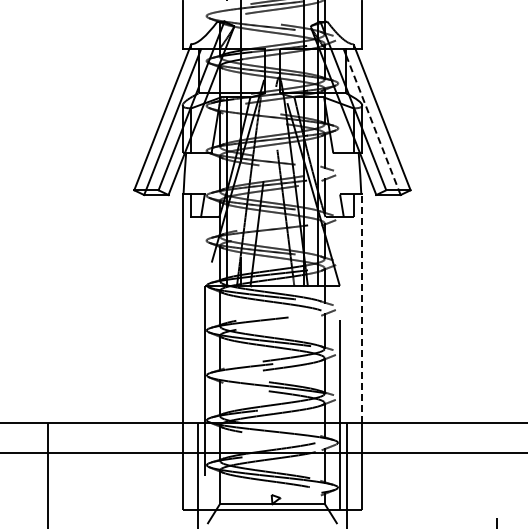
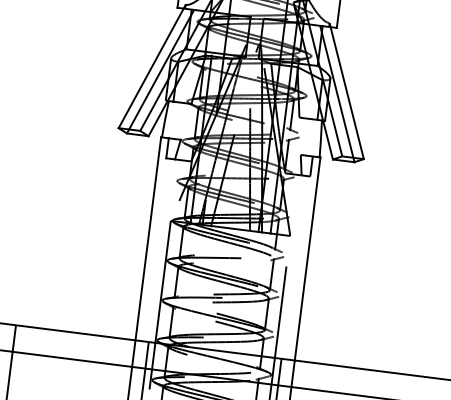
line: (373, 125) -> (338, 97), dashed -> solid
line: (362, 308) -> (307, 258), dashed -> solid

